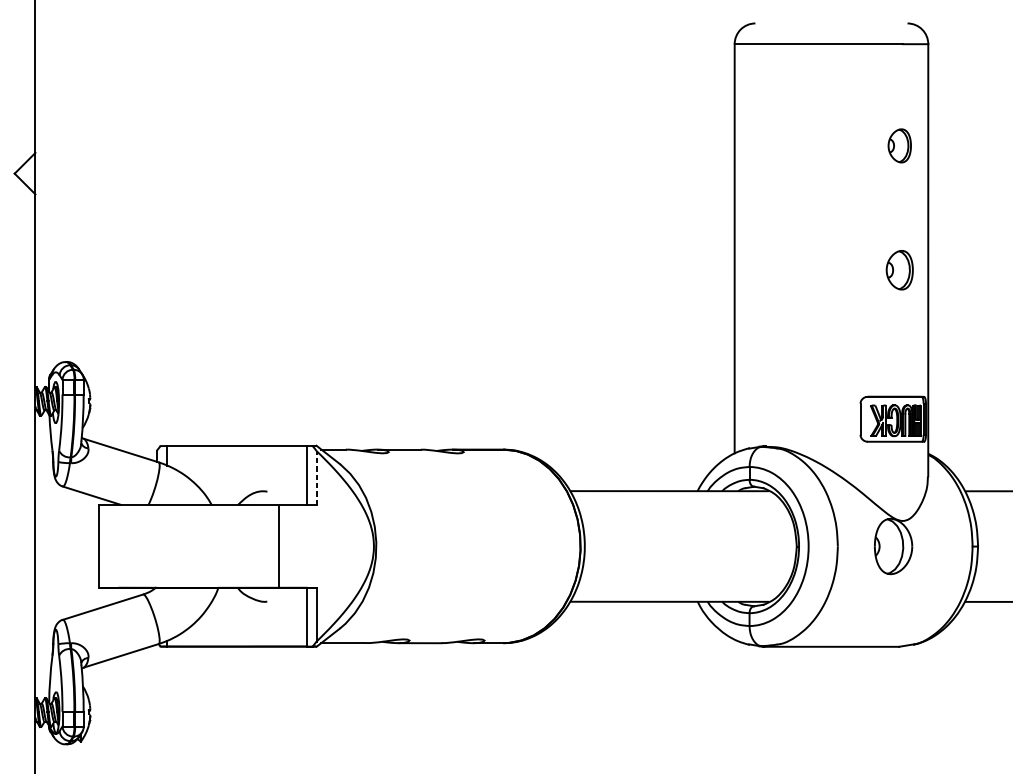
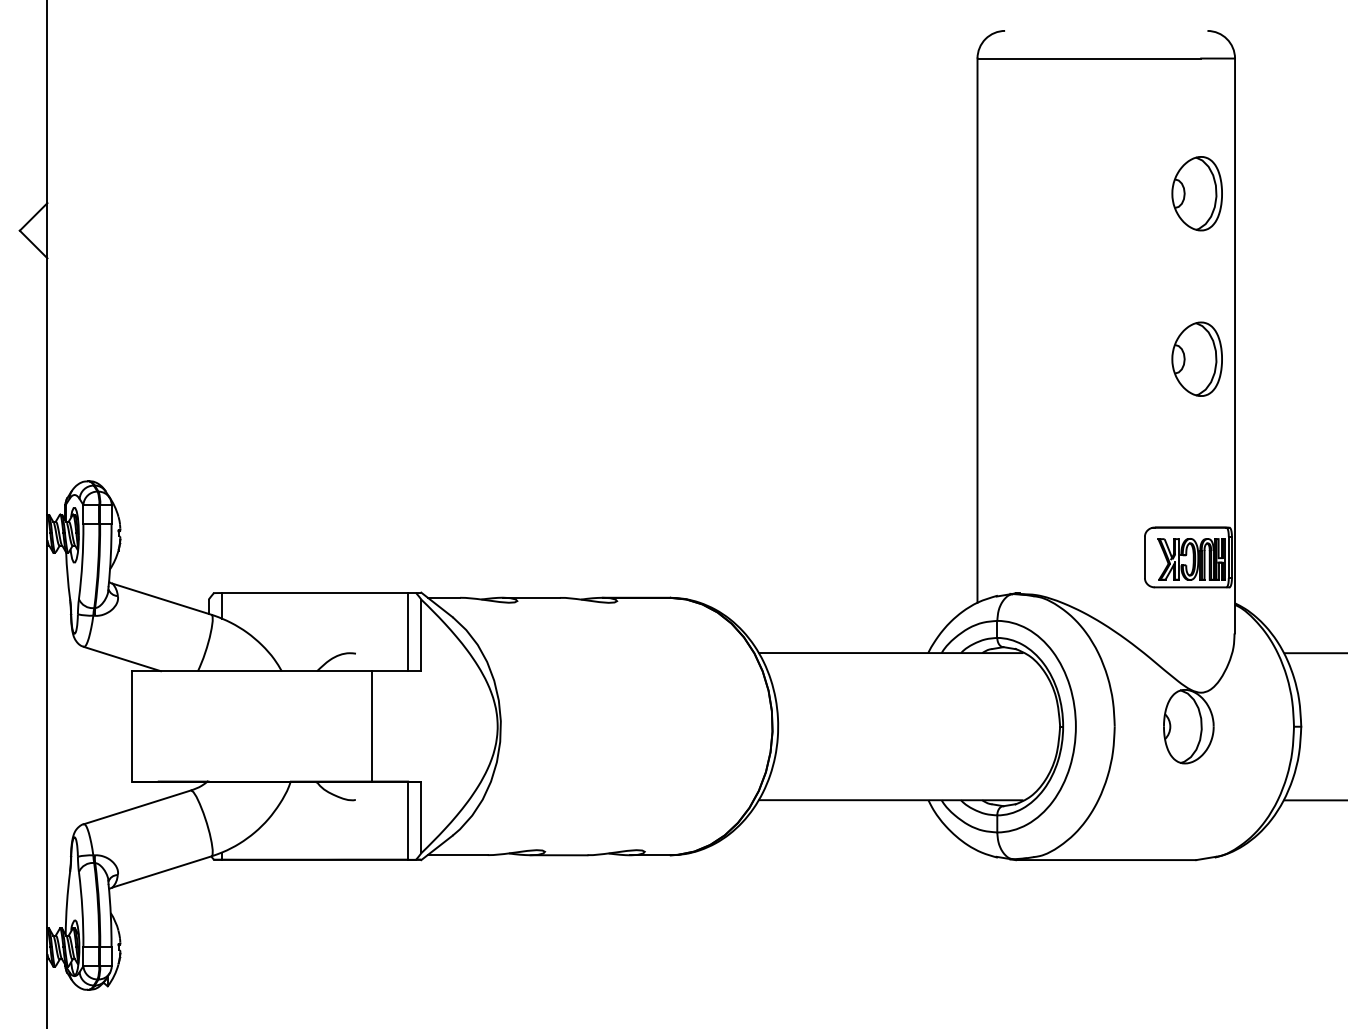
part: (899, 145) -> (1196, 193), size x1.67
part: (899, 269) -> (1196, 358), size x1.43
line: (316, 477) -> (421, 635), dashed -> solid

